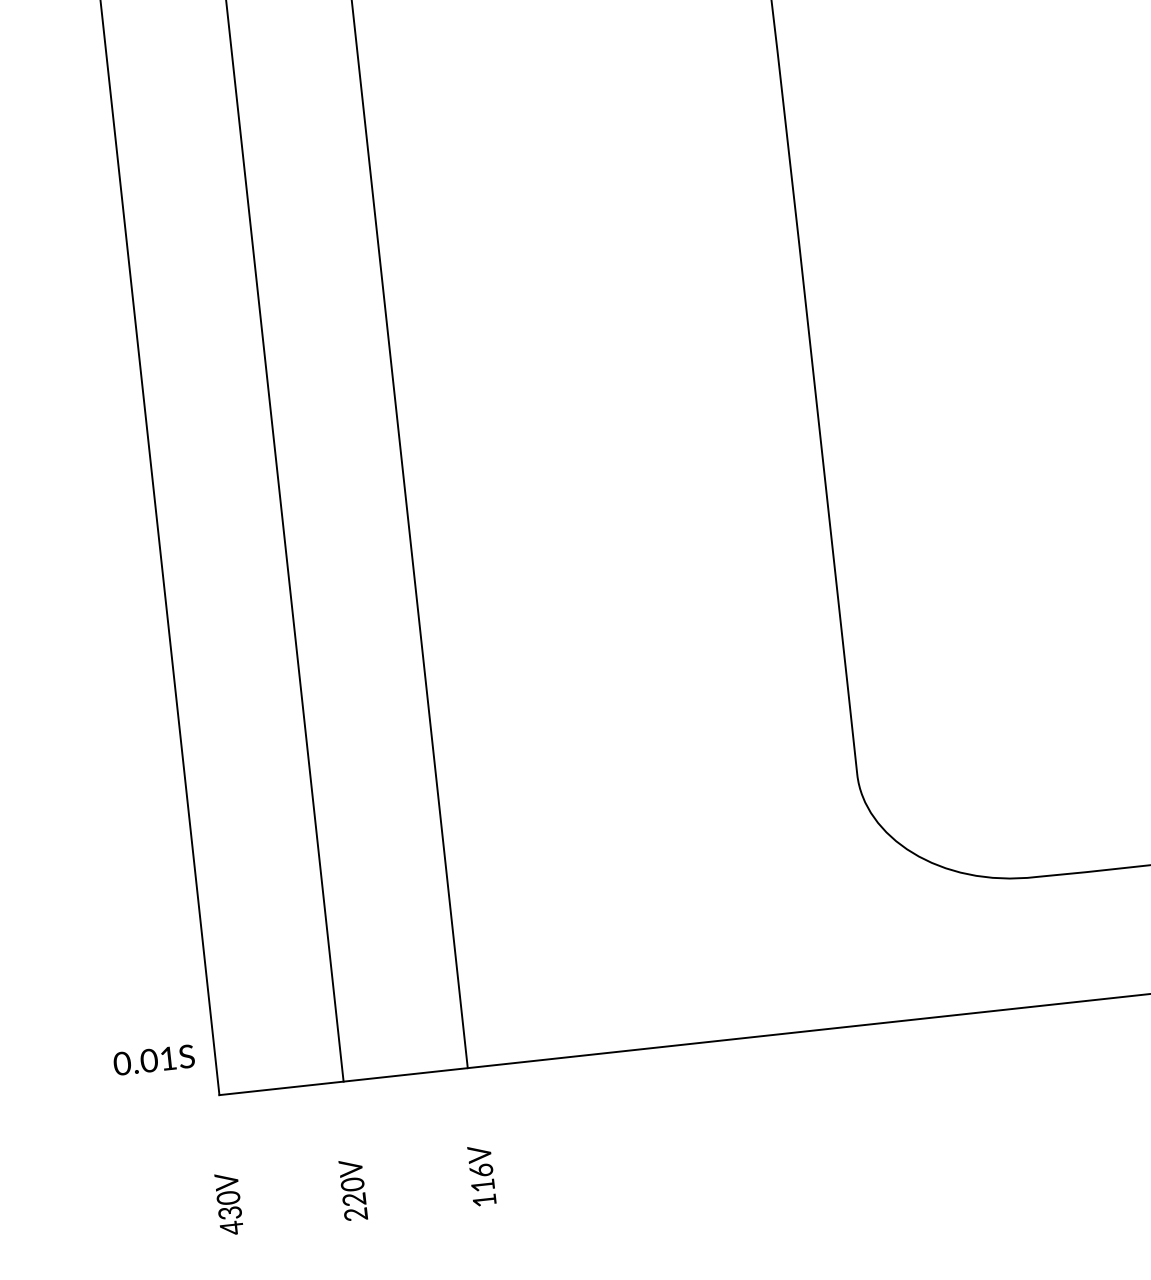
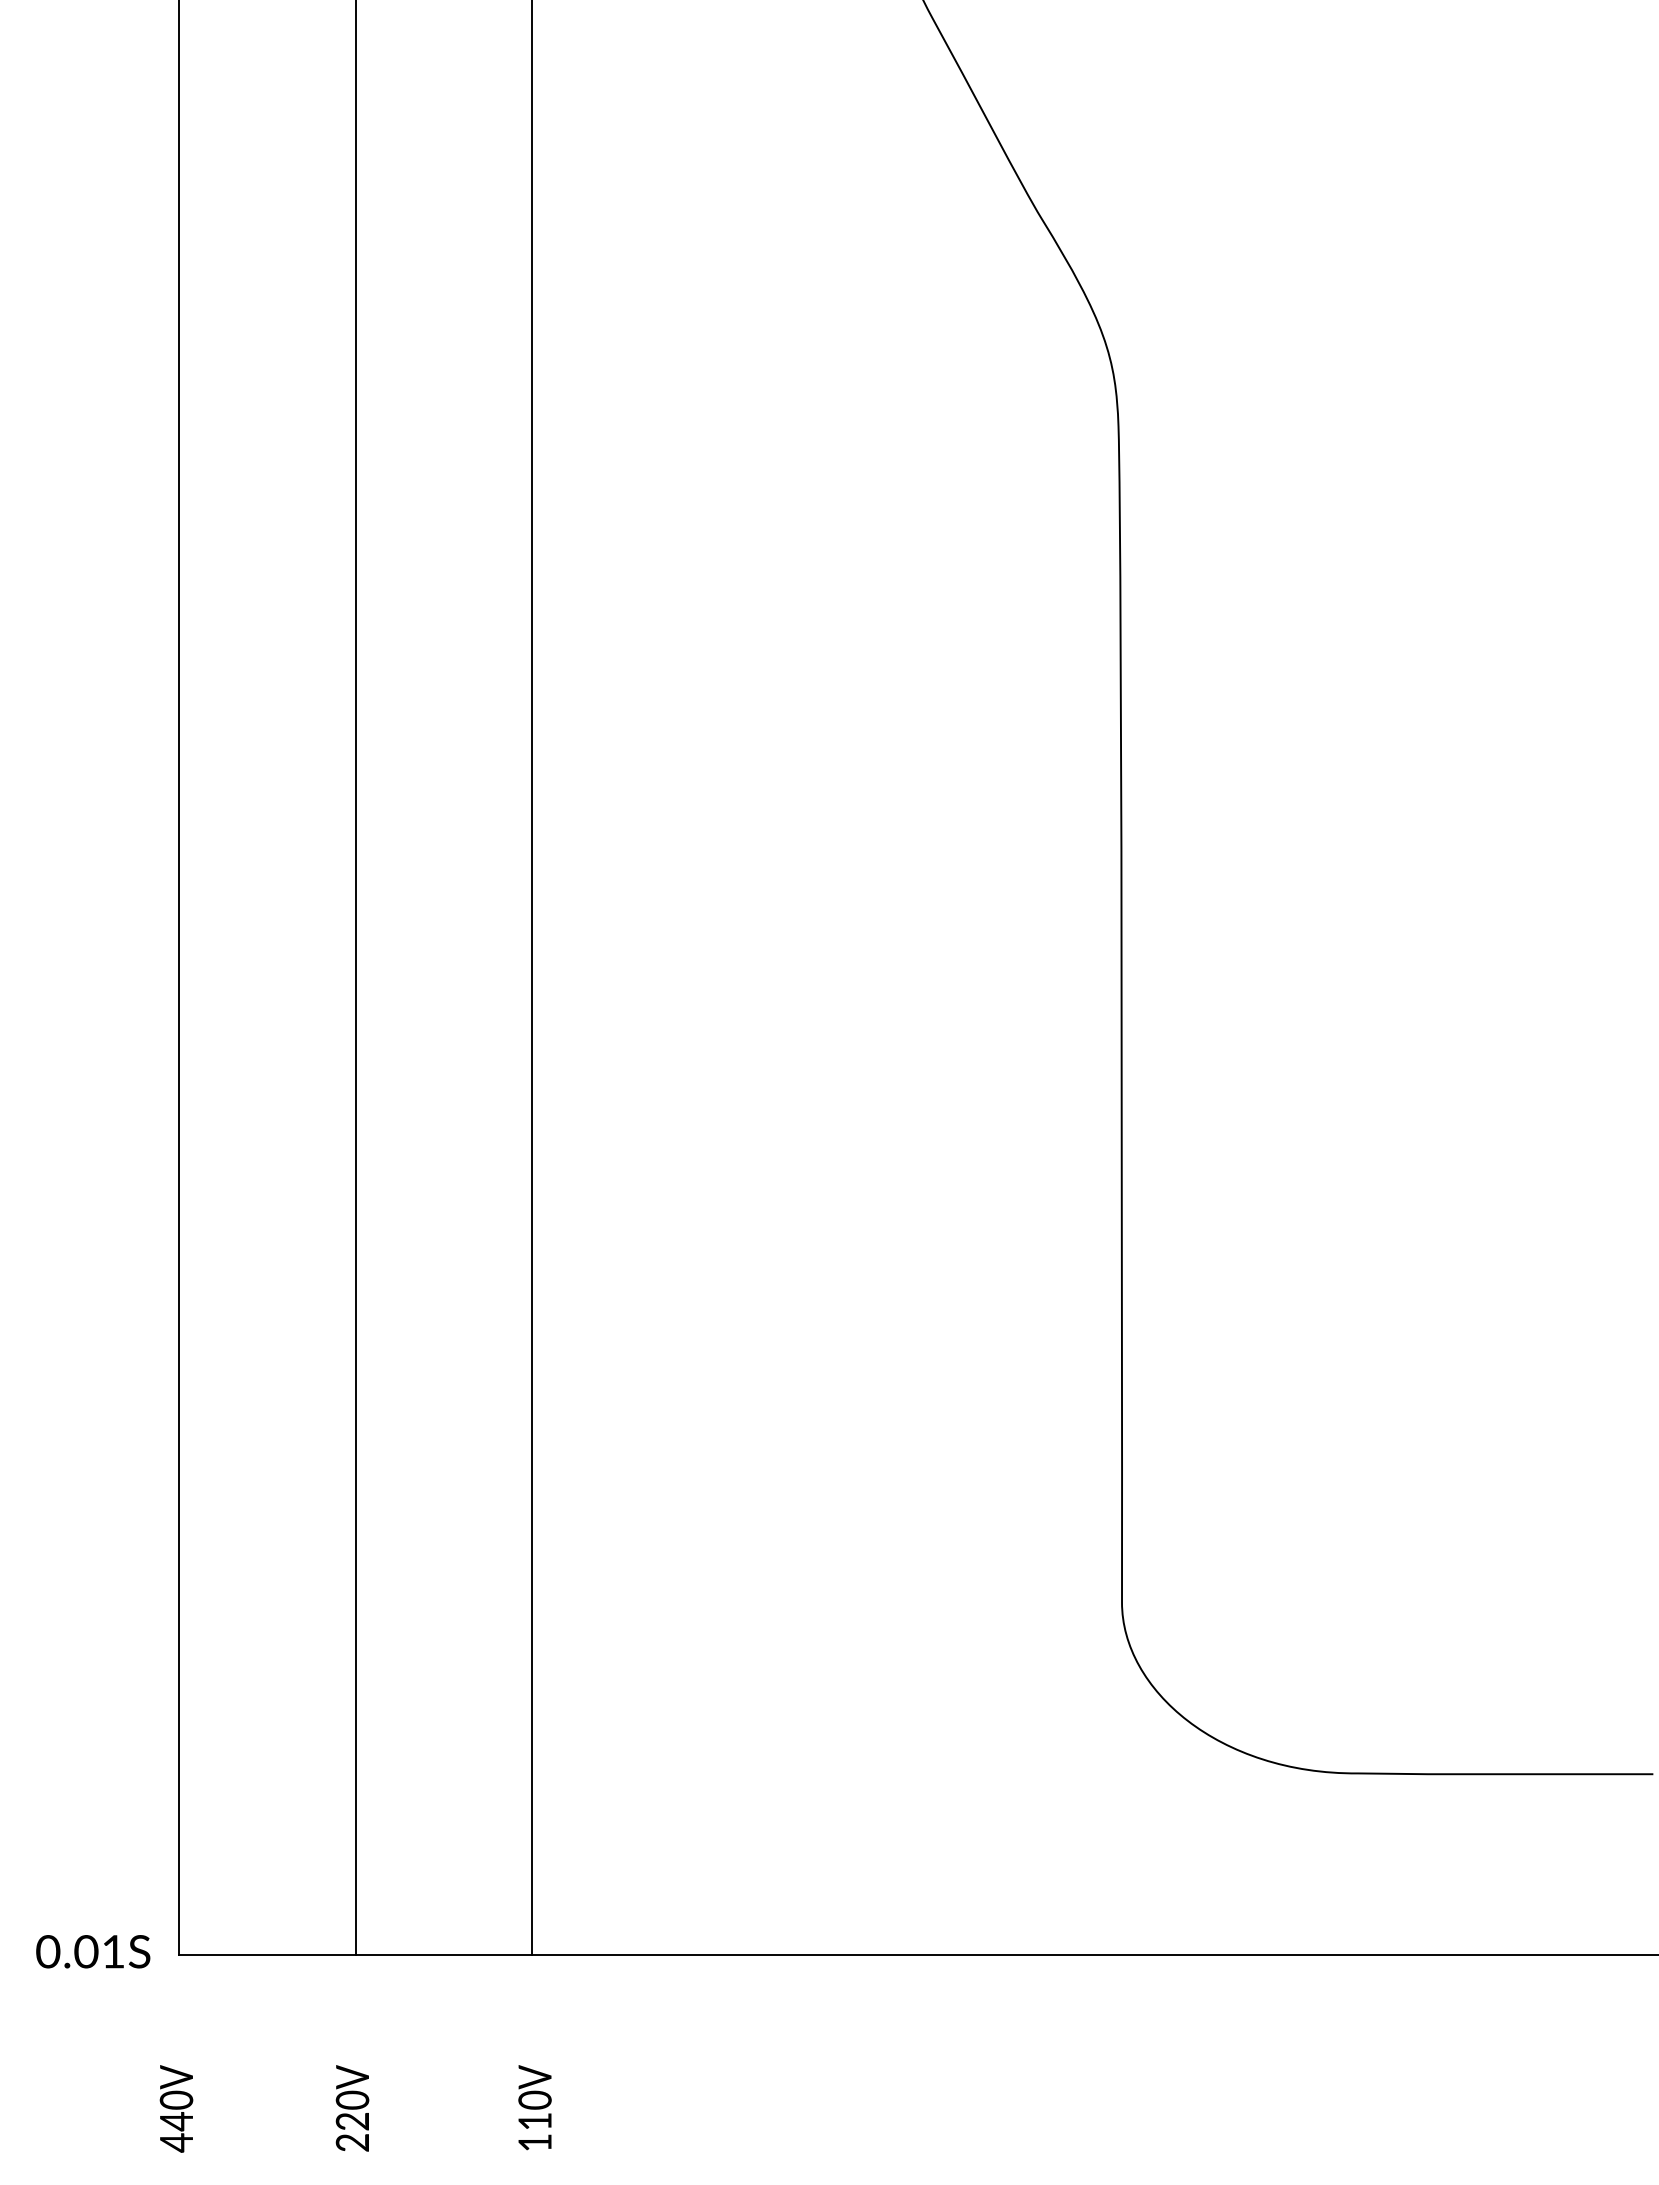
text: (154, 1059) -> (93, 1951), moved
text: (480, 1170) -> (534, 2099), 116V -> 110V
text: (230, 1213) -> (176, 2121), 430V -> 440V

